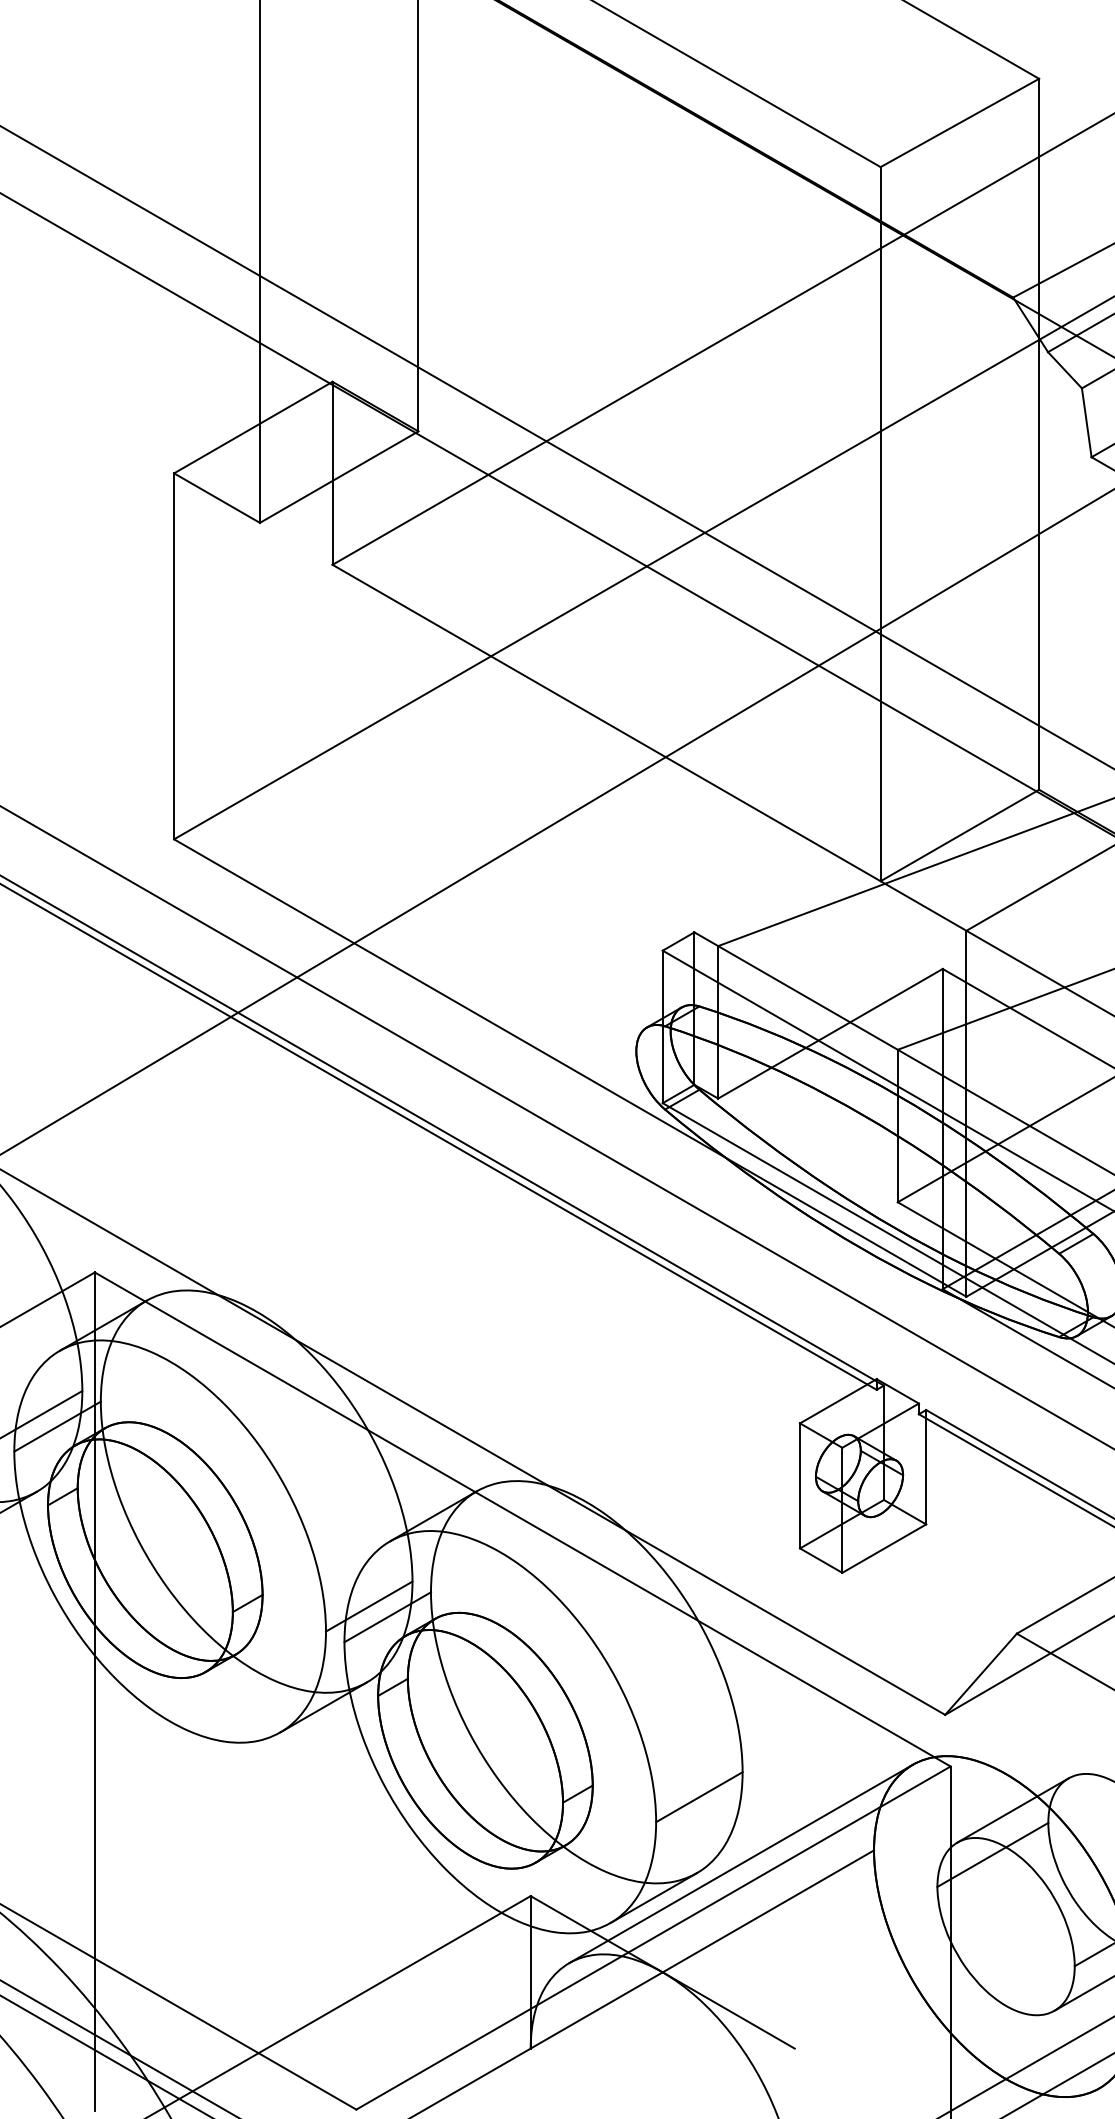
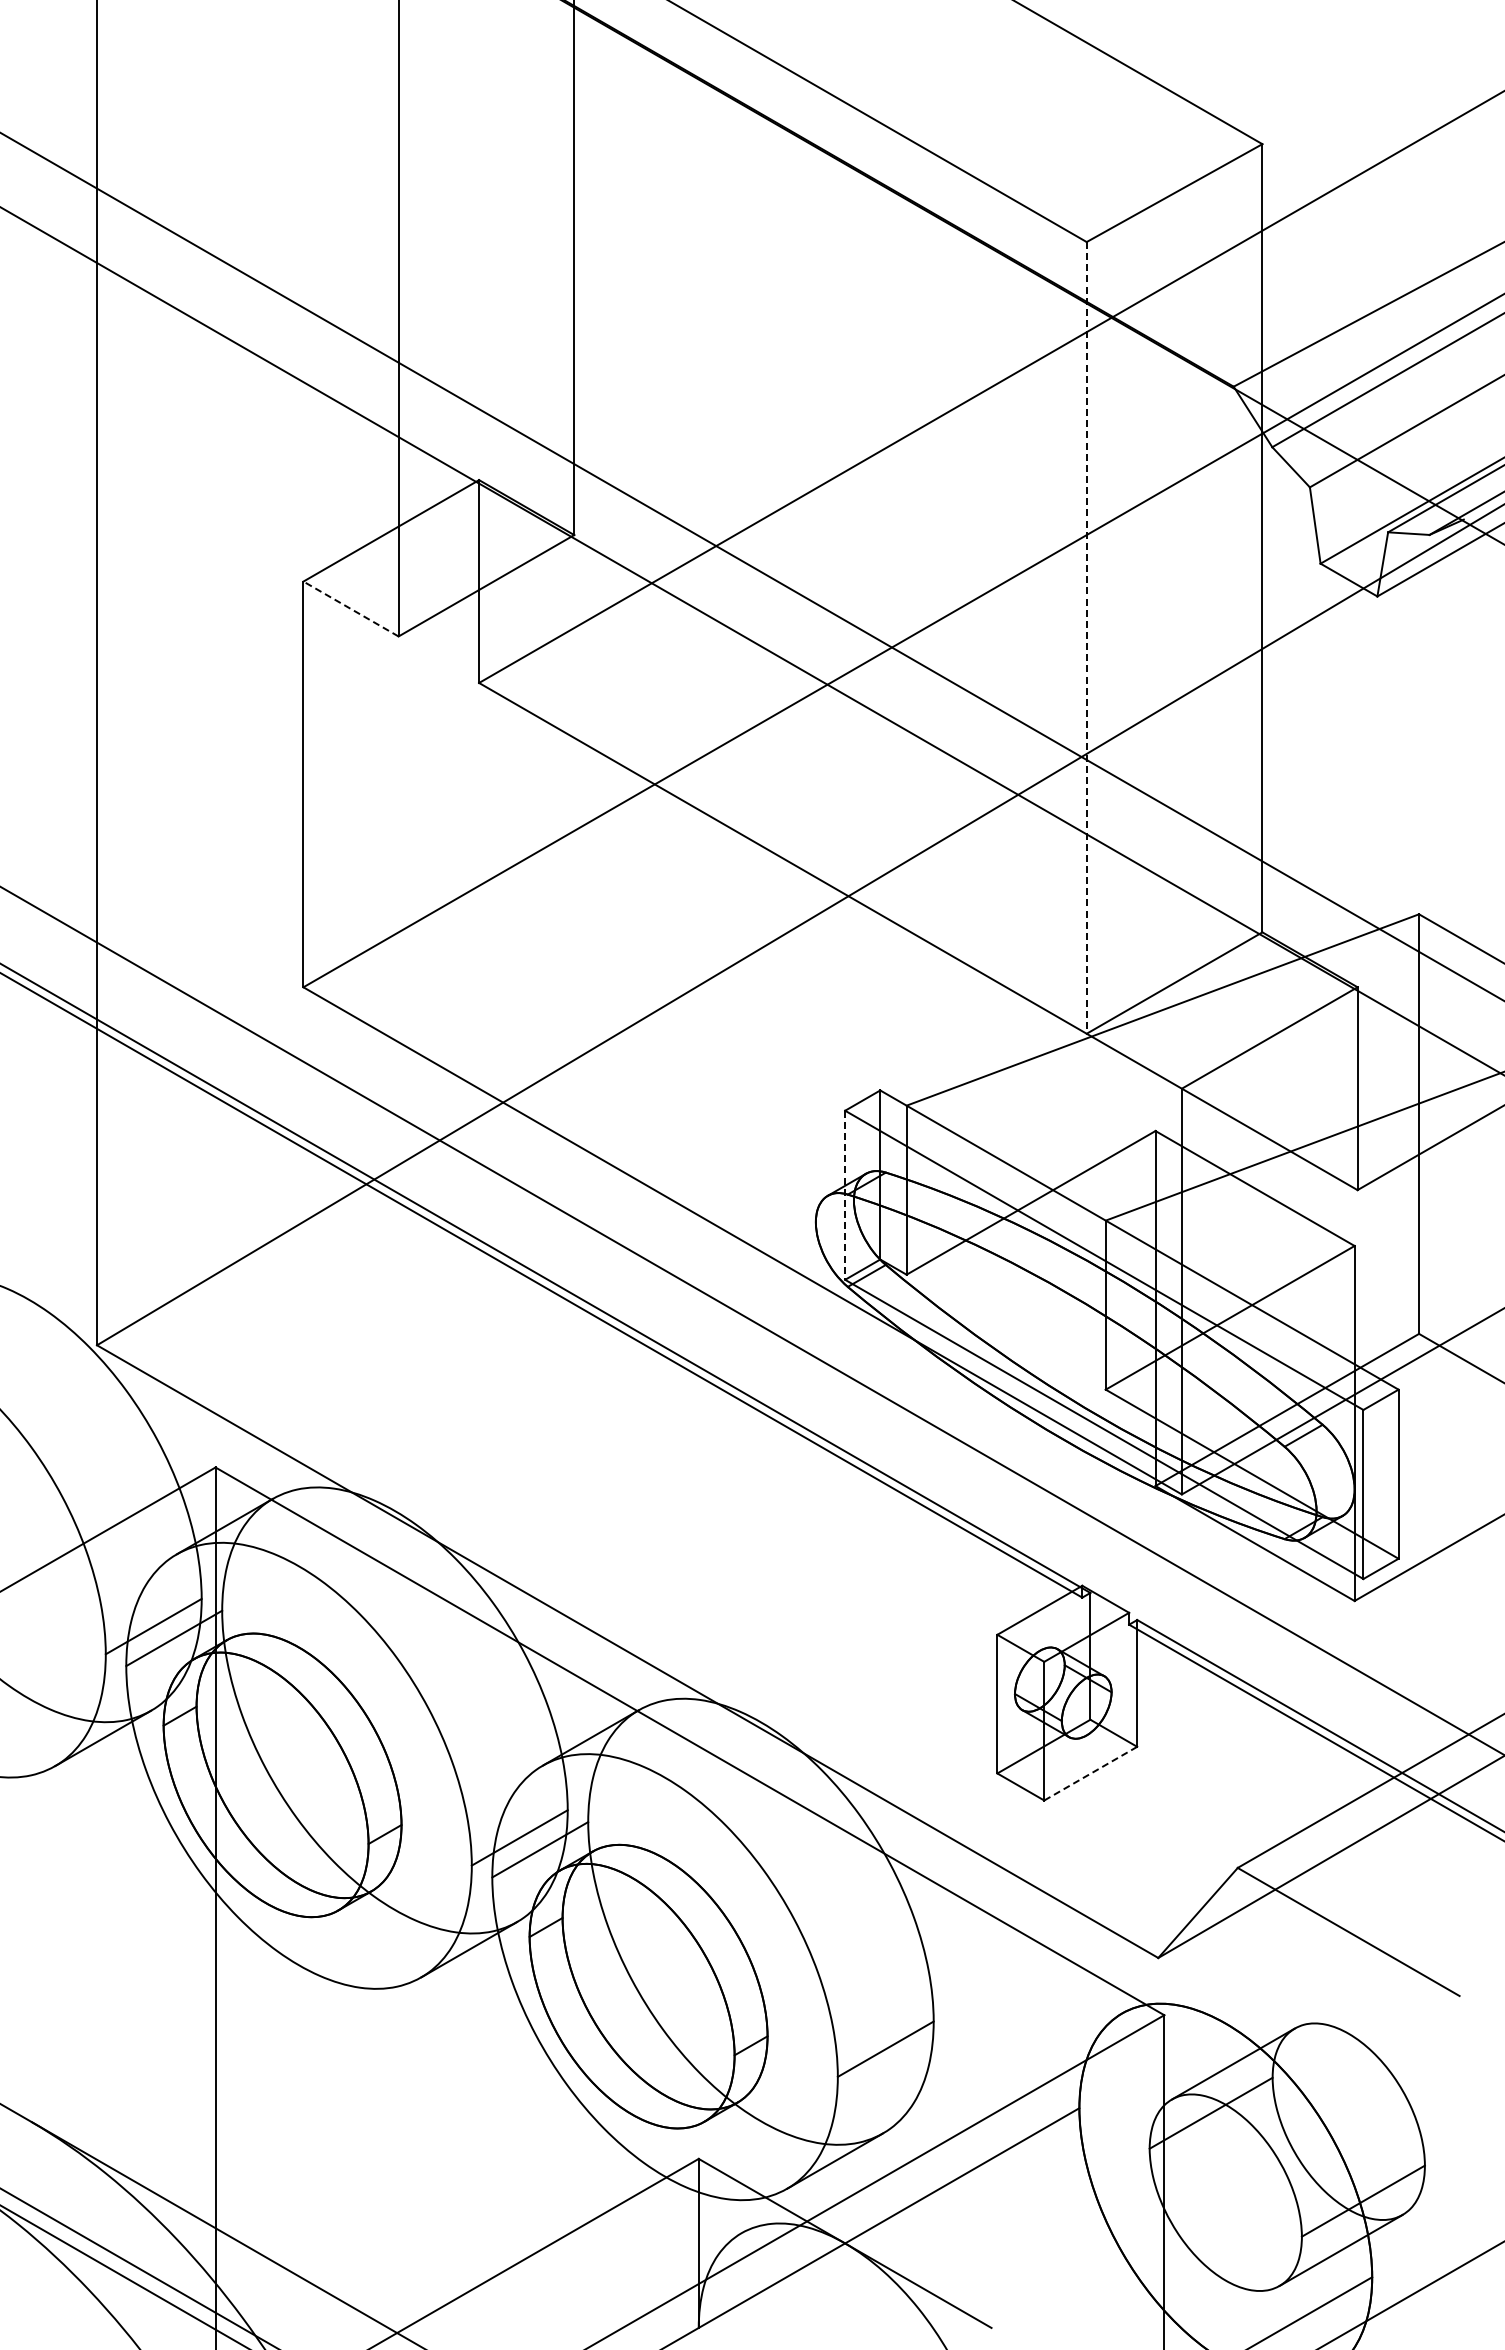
line: (217, 498) -> (351, 609), solid -> dashed
line: (880, 523) -> (1086, 637), solid -> dashed
line: (663, 1027) -> (845, 1195), solid -> dashed
line: (884, 1548) -> (1090, 1773), solid -> dashed
line: (740, 1864) -> (931, 2123), removed

